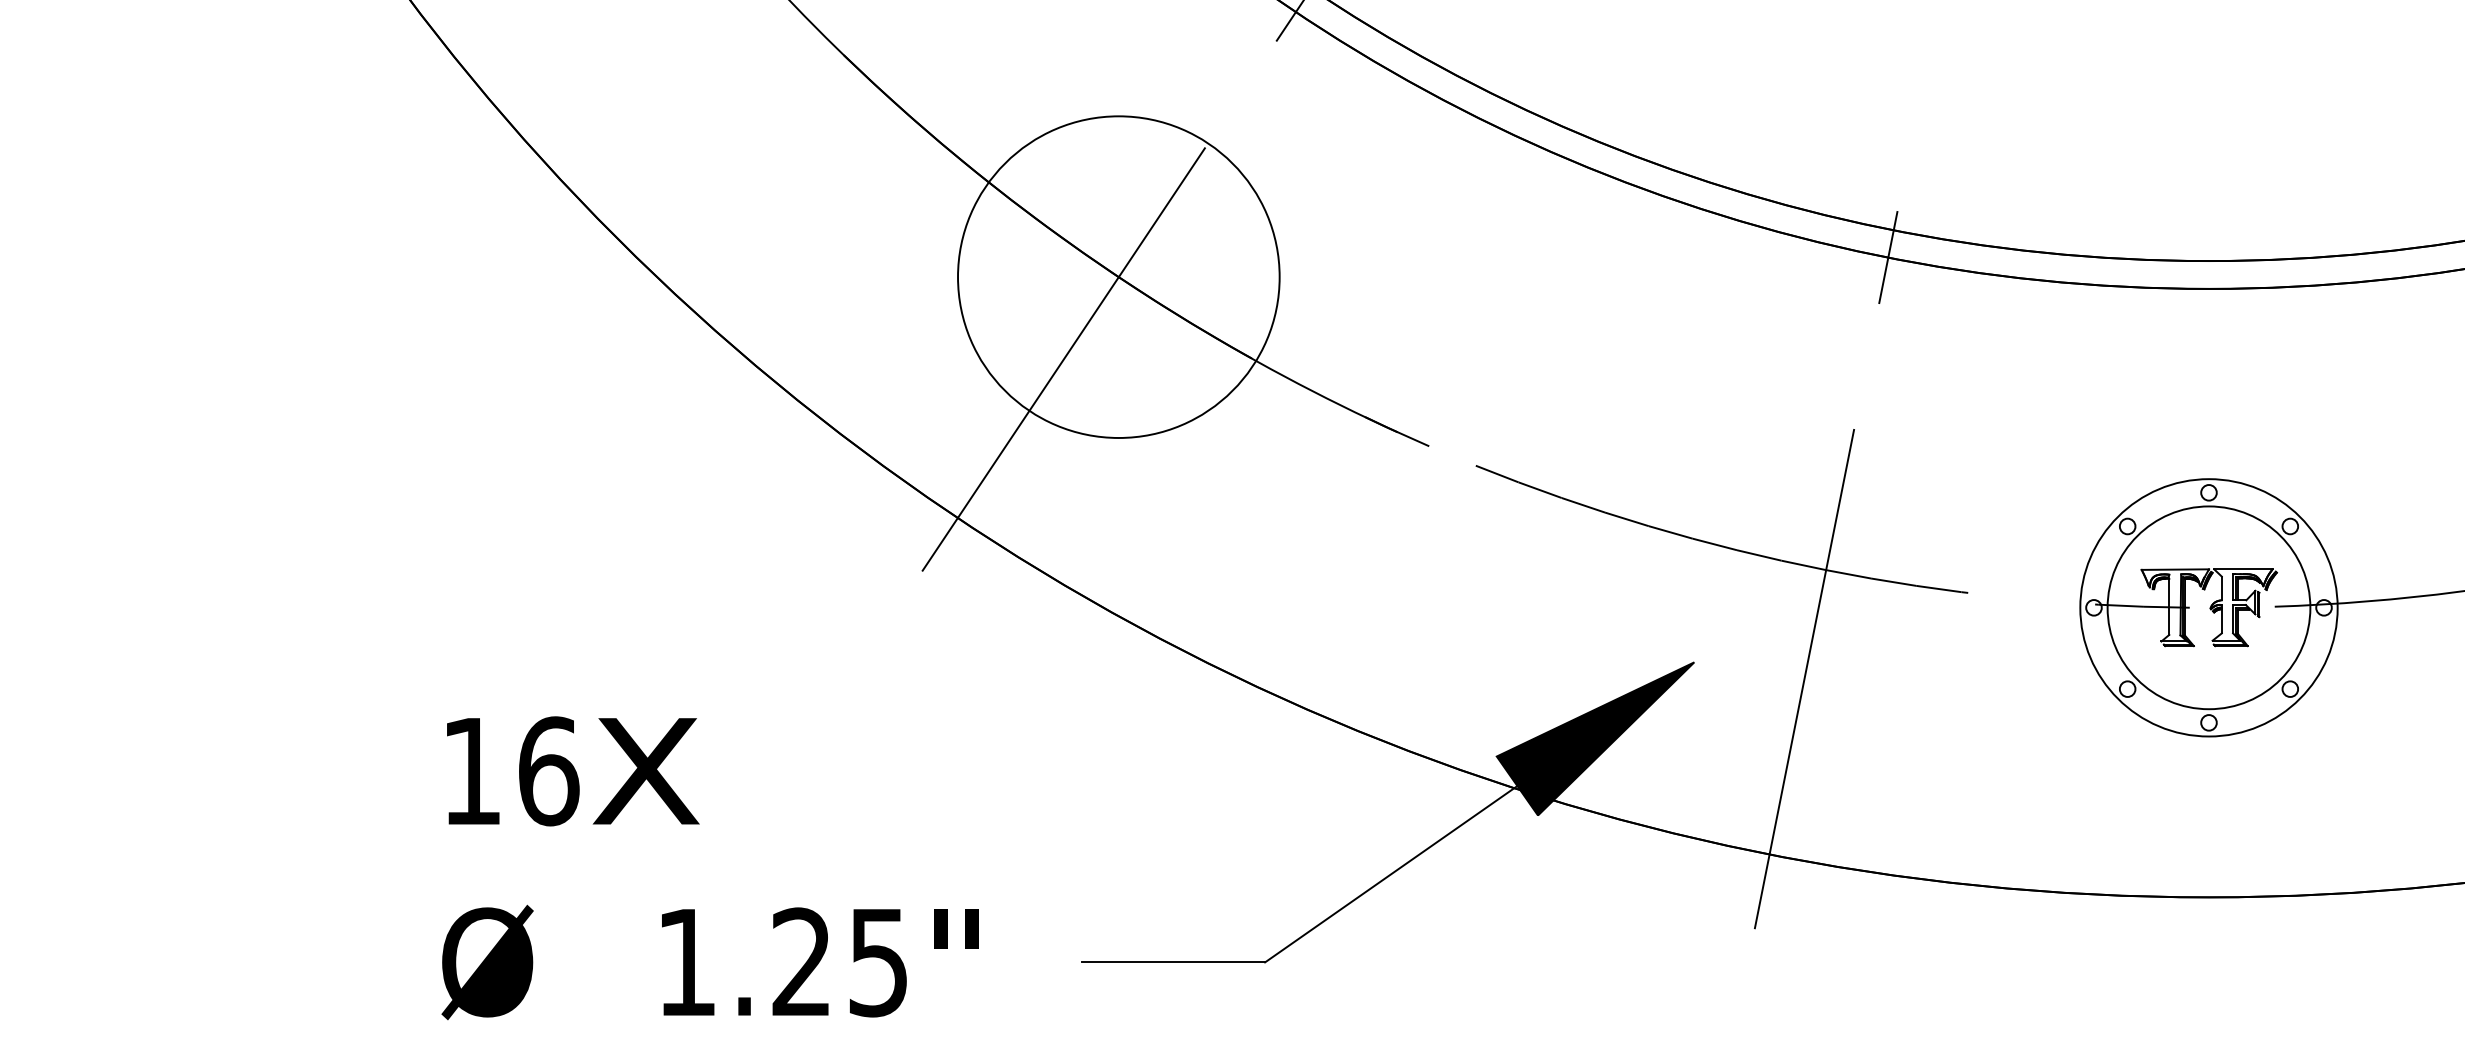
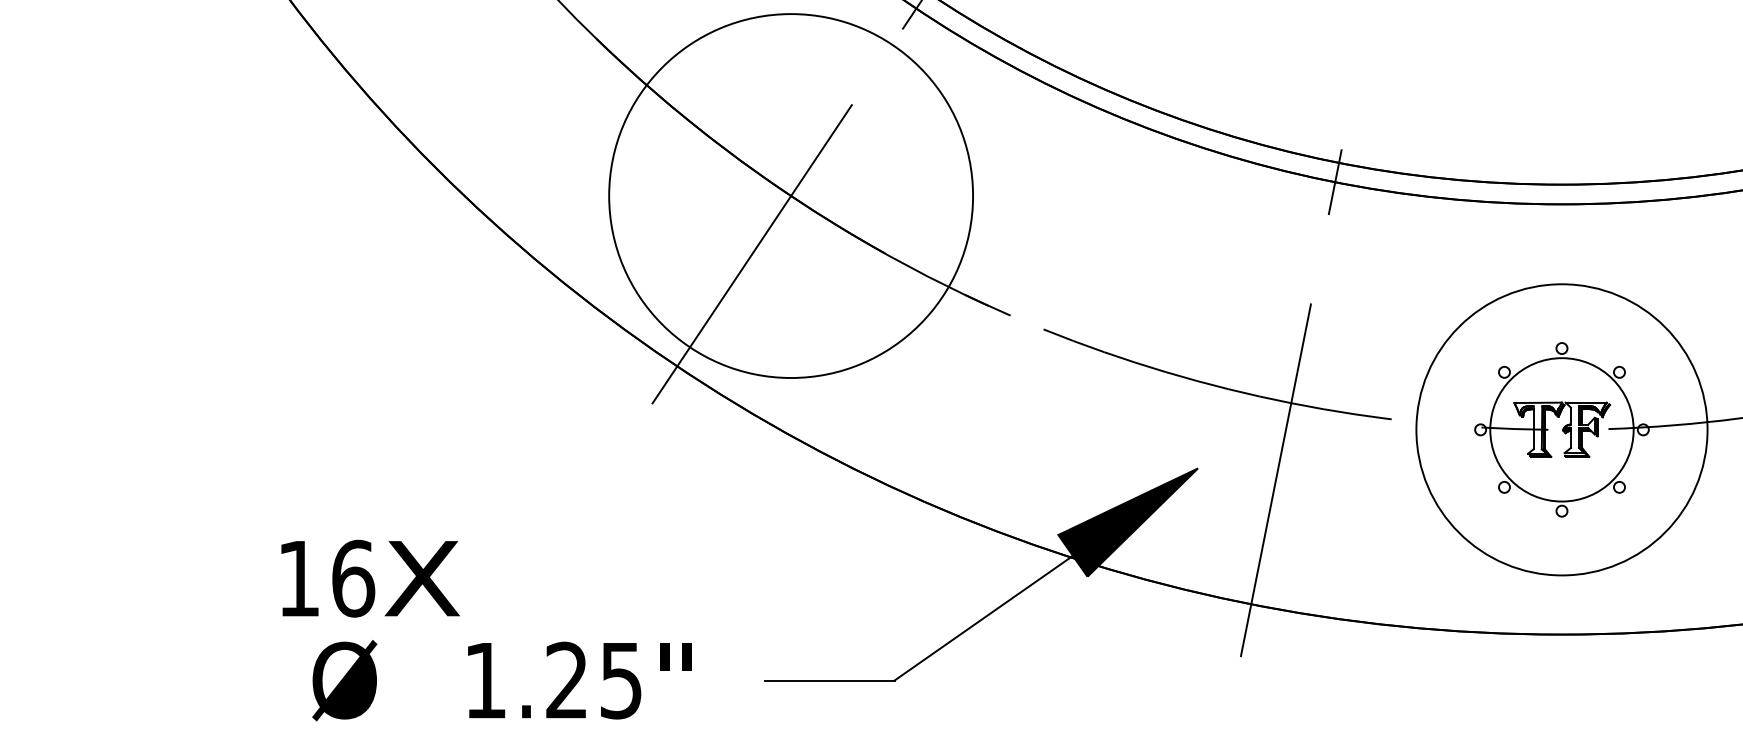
circle: (1118, 276) -> (790, 195), size x1.6
circle: (2208, 607) -> (1561, 429), size x1.6
text: (573, 771) -> (370, 578), moved

